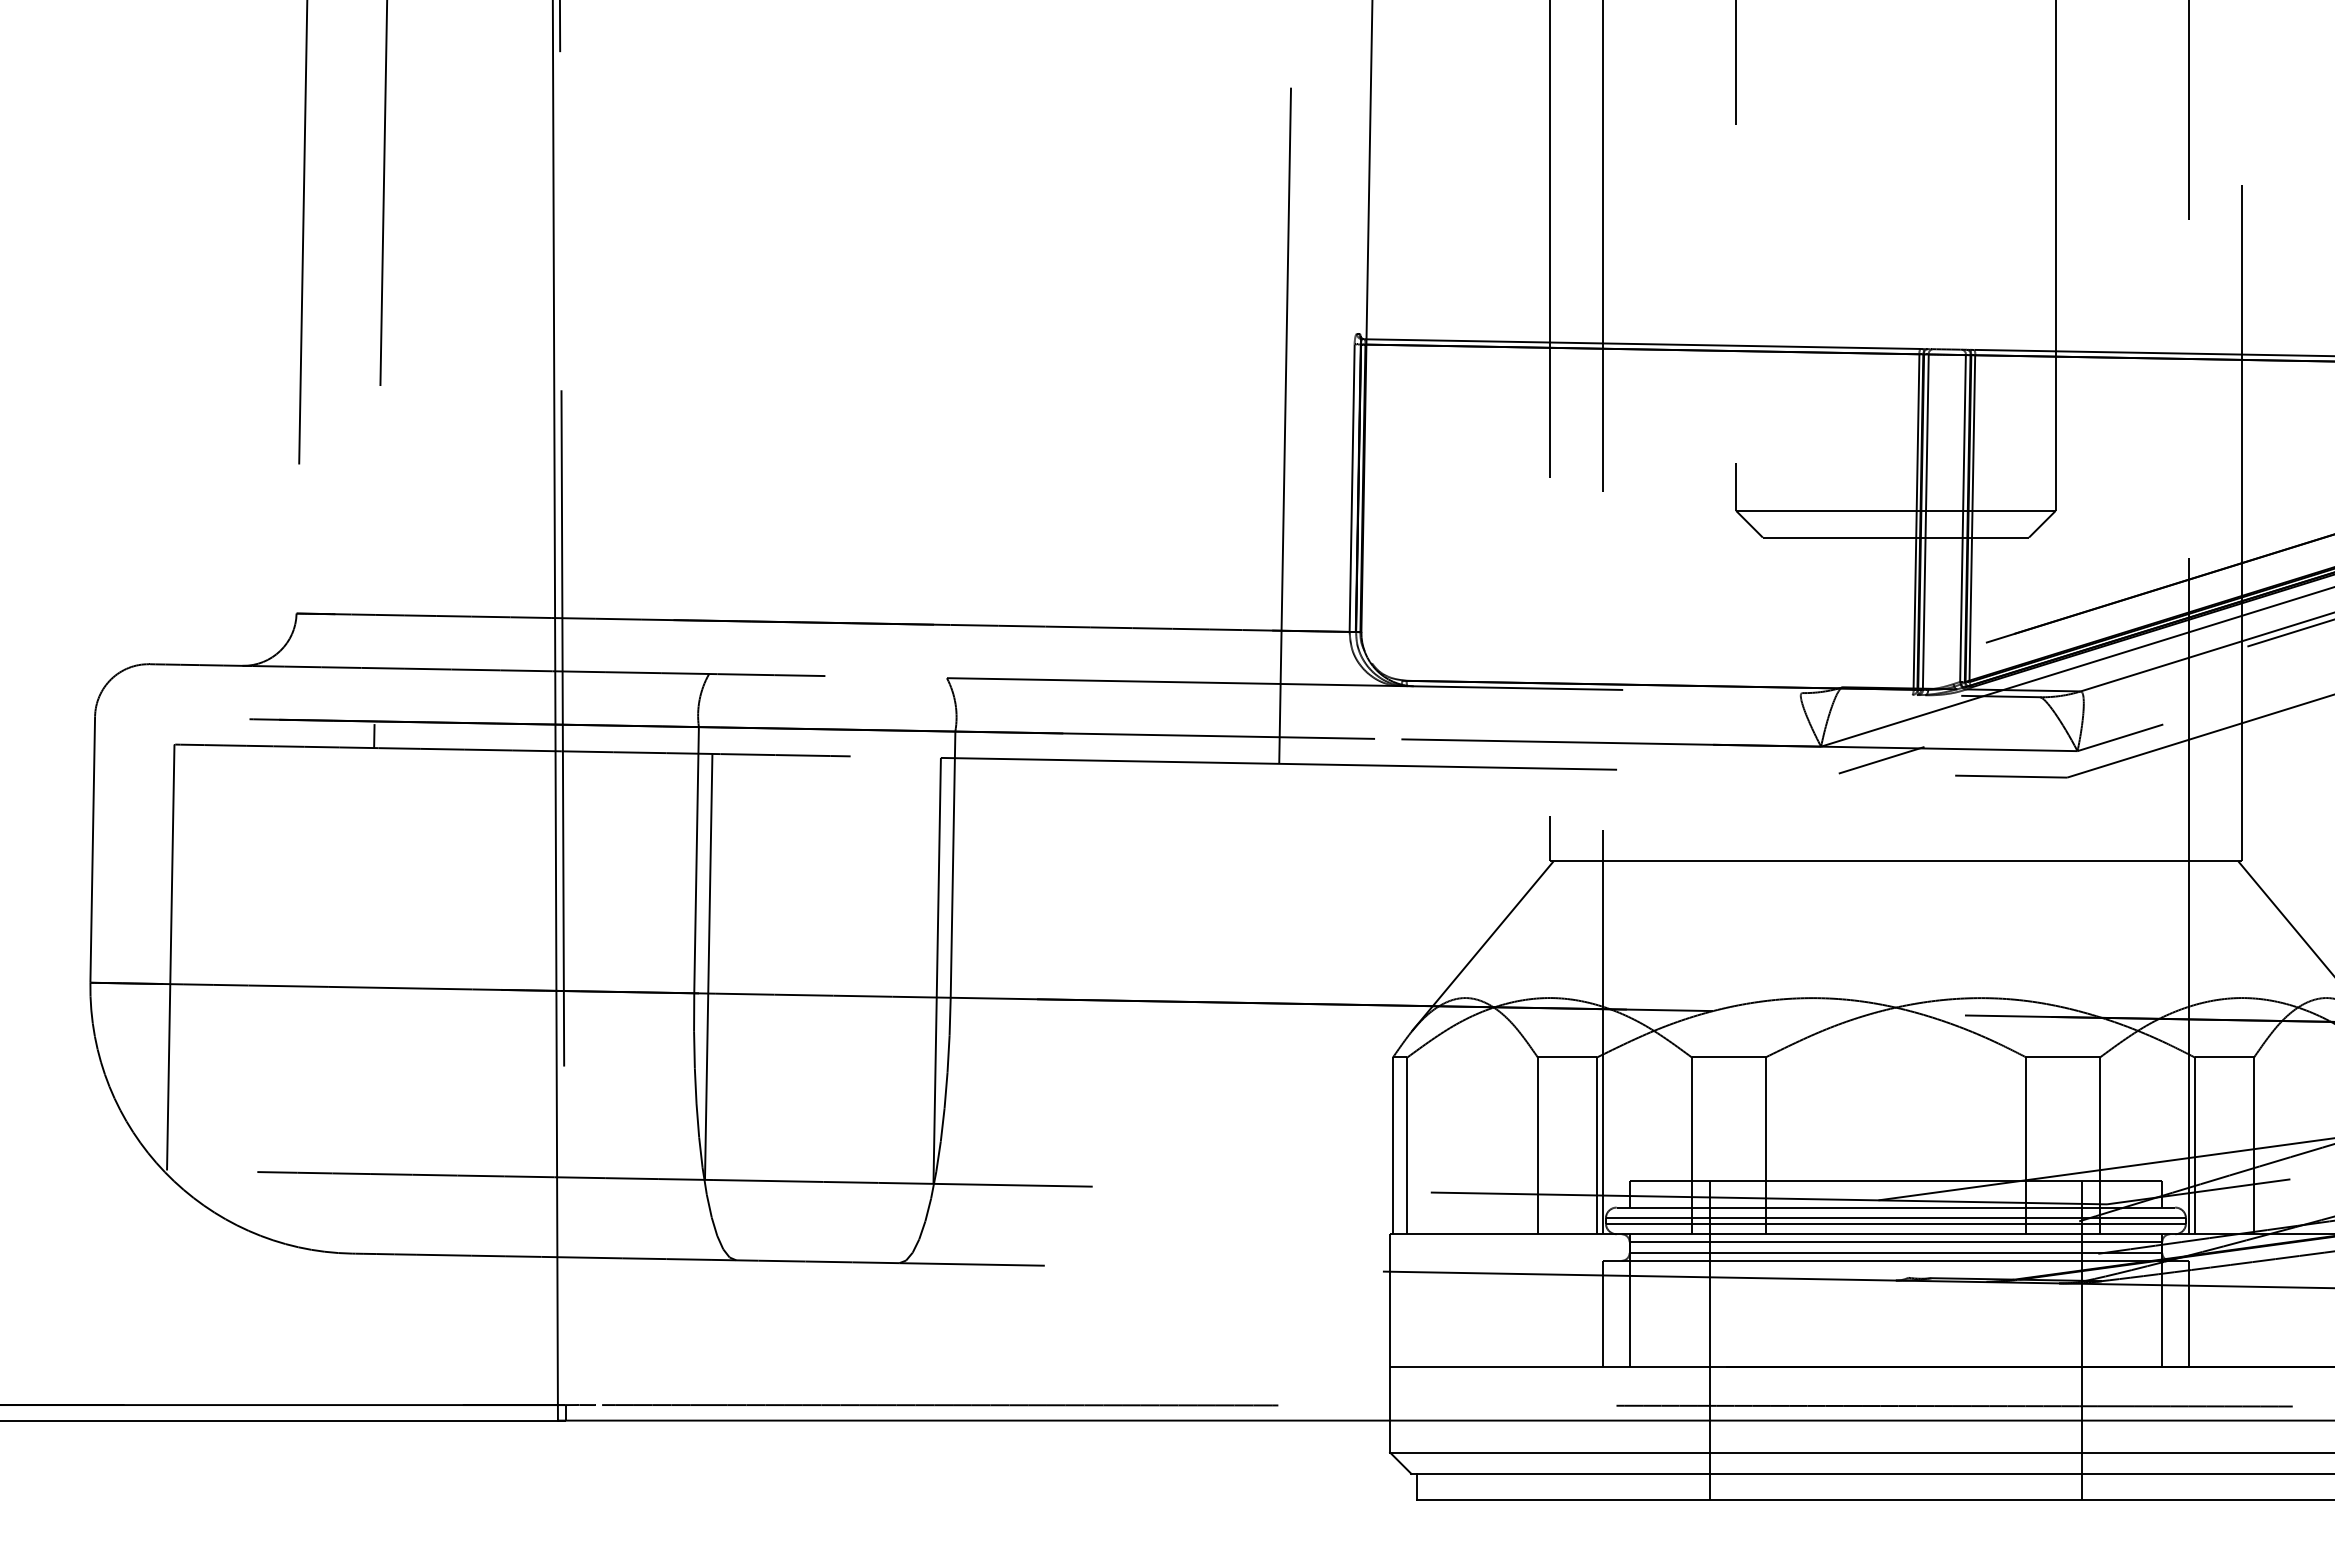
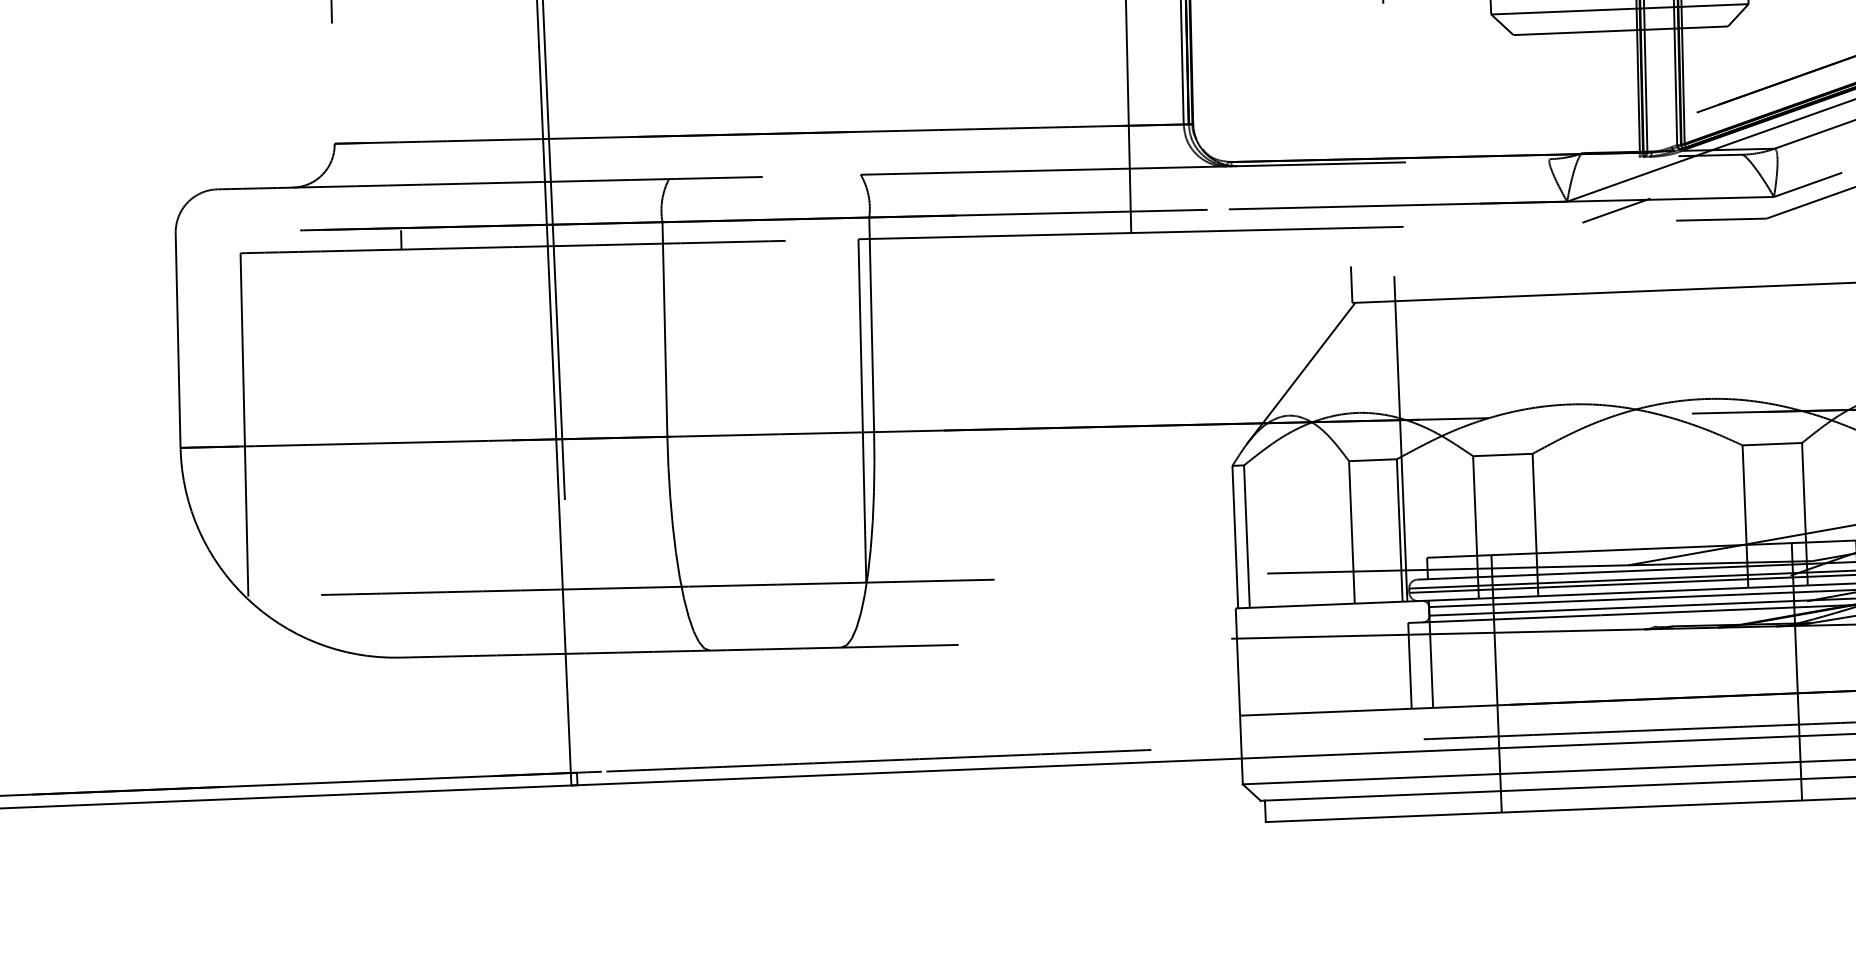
line: (708, 966) -> (677, 414), removed

